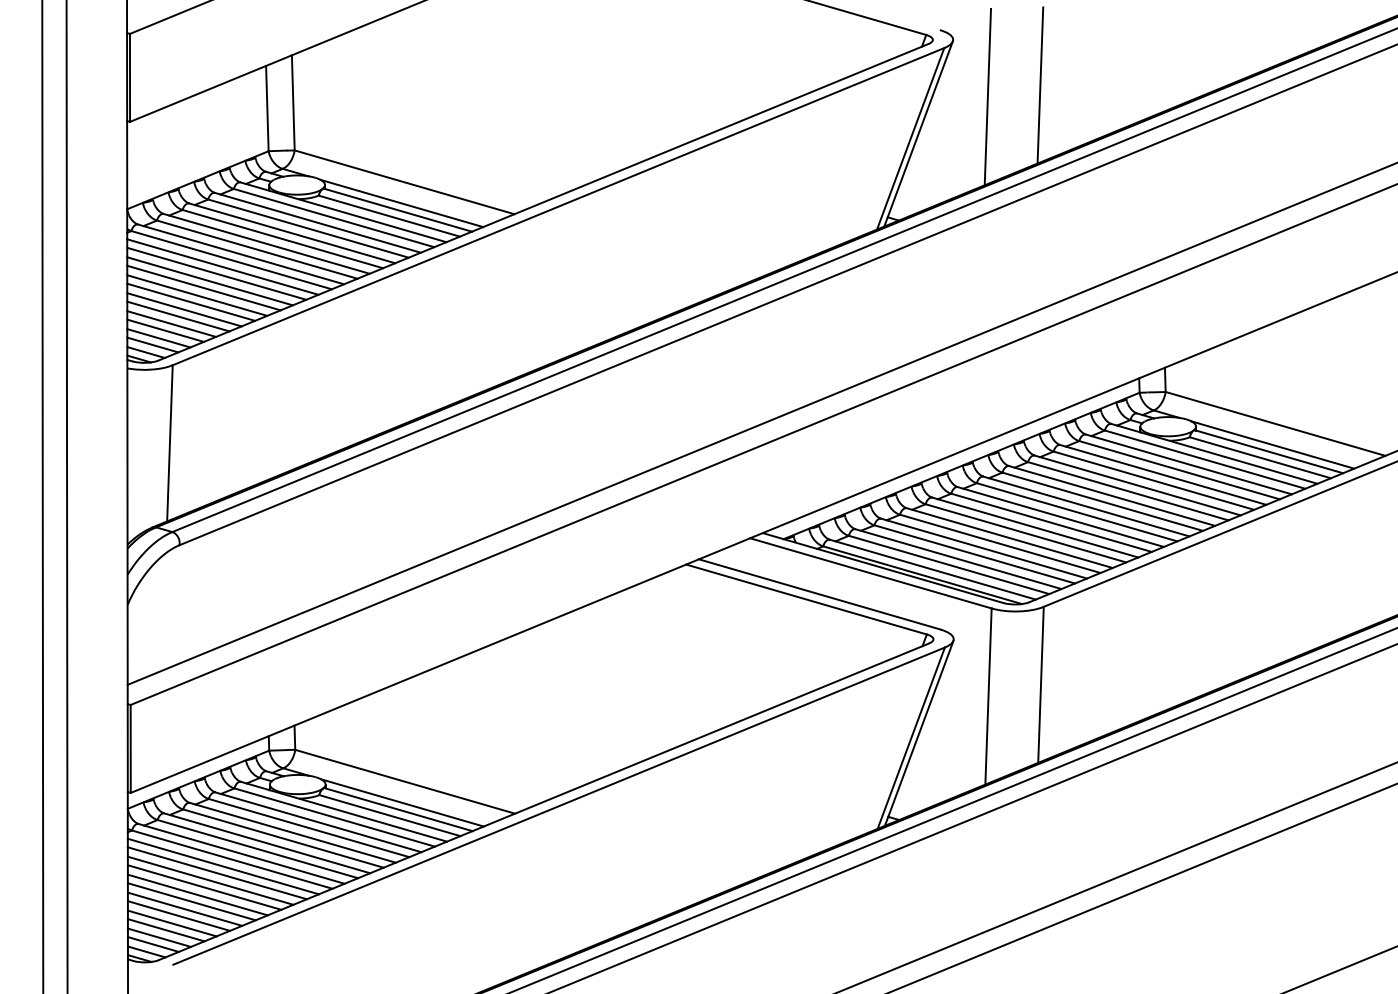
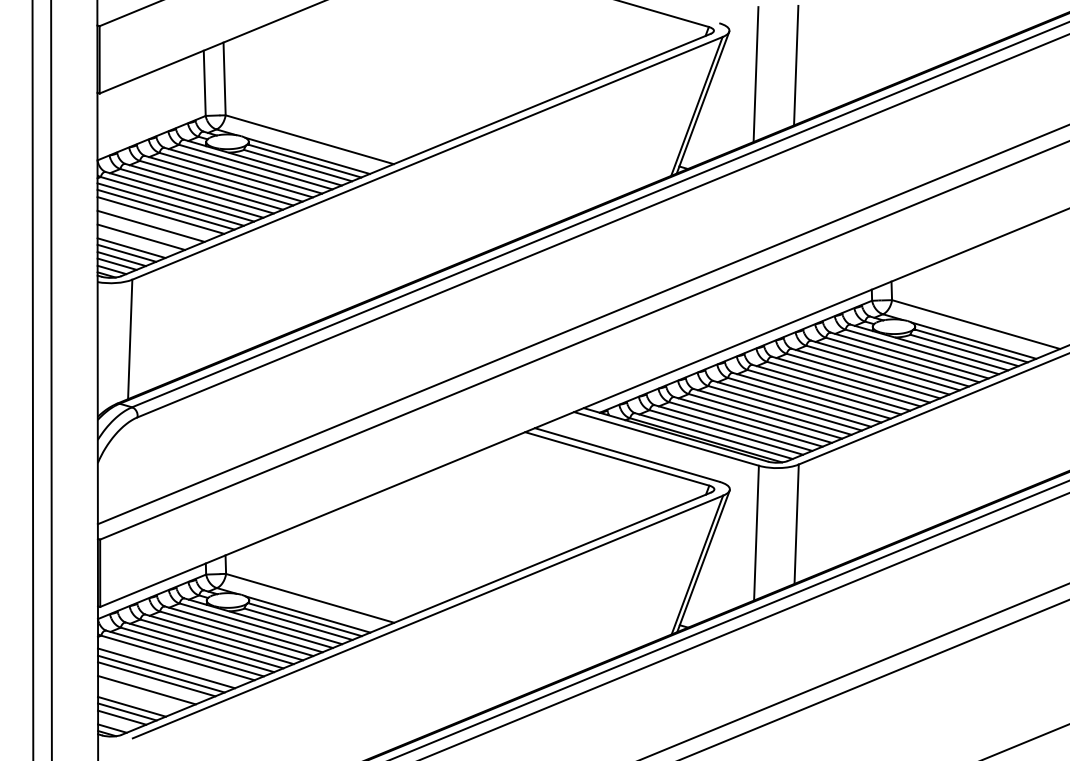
line: (203, 287) -> (155, 220), removed
line: (191, 301) -> (146, 230), removed
line: (178, 316) -> (136, 242), removed
line: (223, 866) -> (171, 663), removed
line: (197, 894) -> (151, 684), removed
line: (184, 908) -> (141, 695), removed
line: (178, 915) -> (136, 700), removed
line: (152, 944) -> (116, 722), removed

